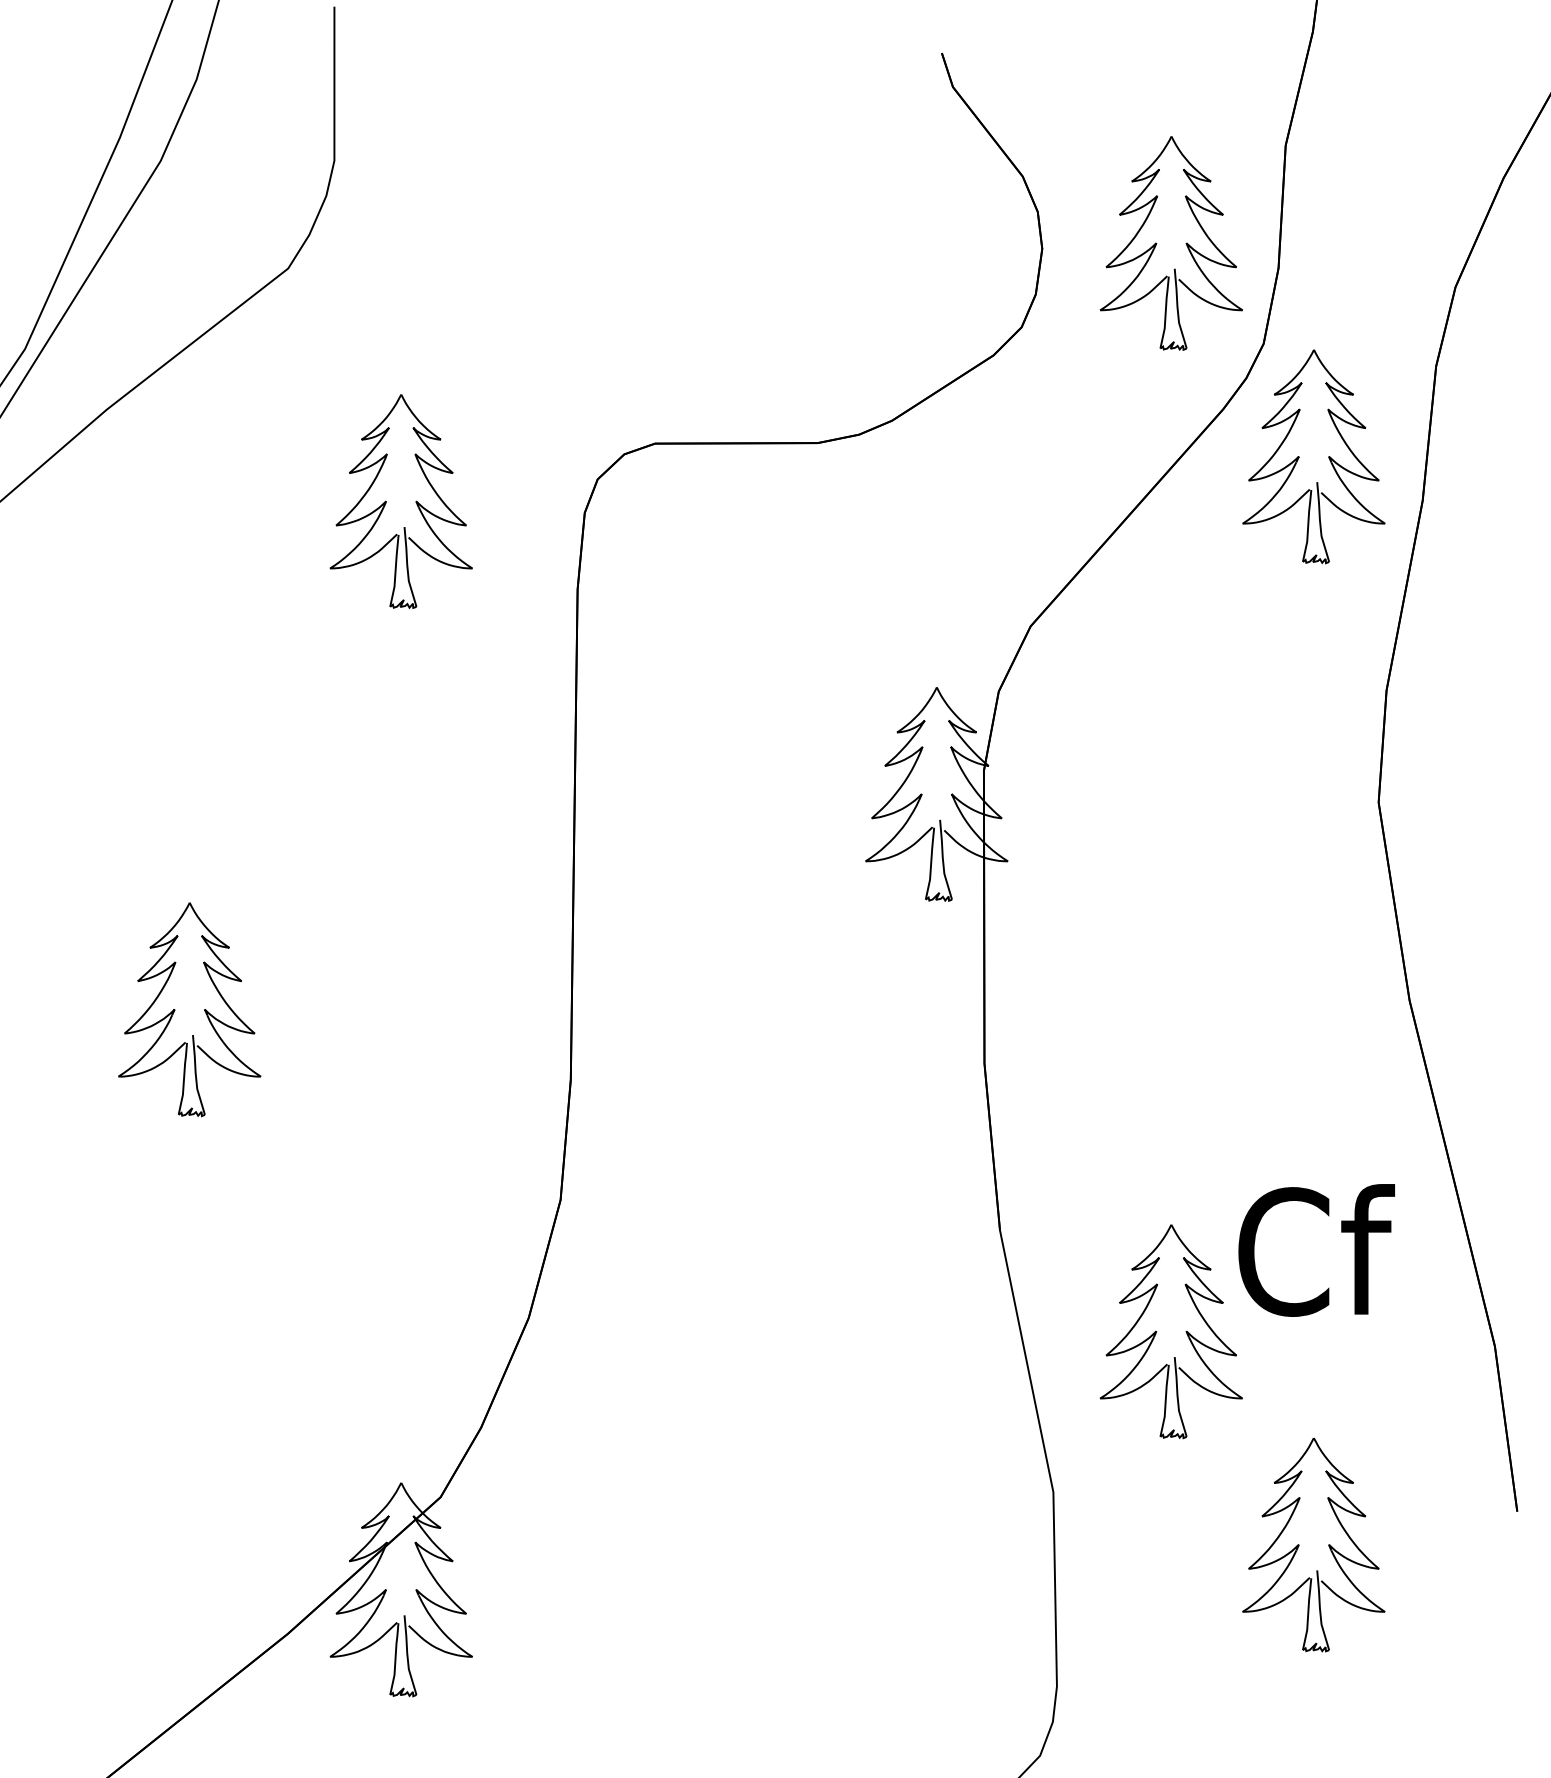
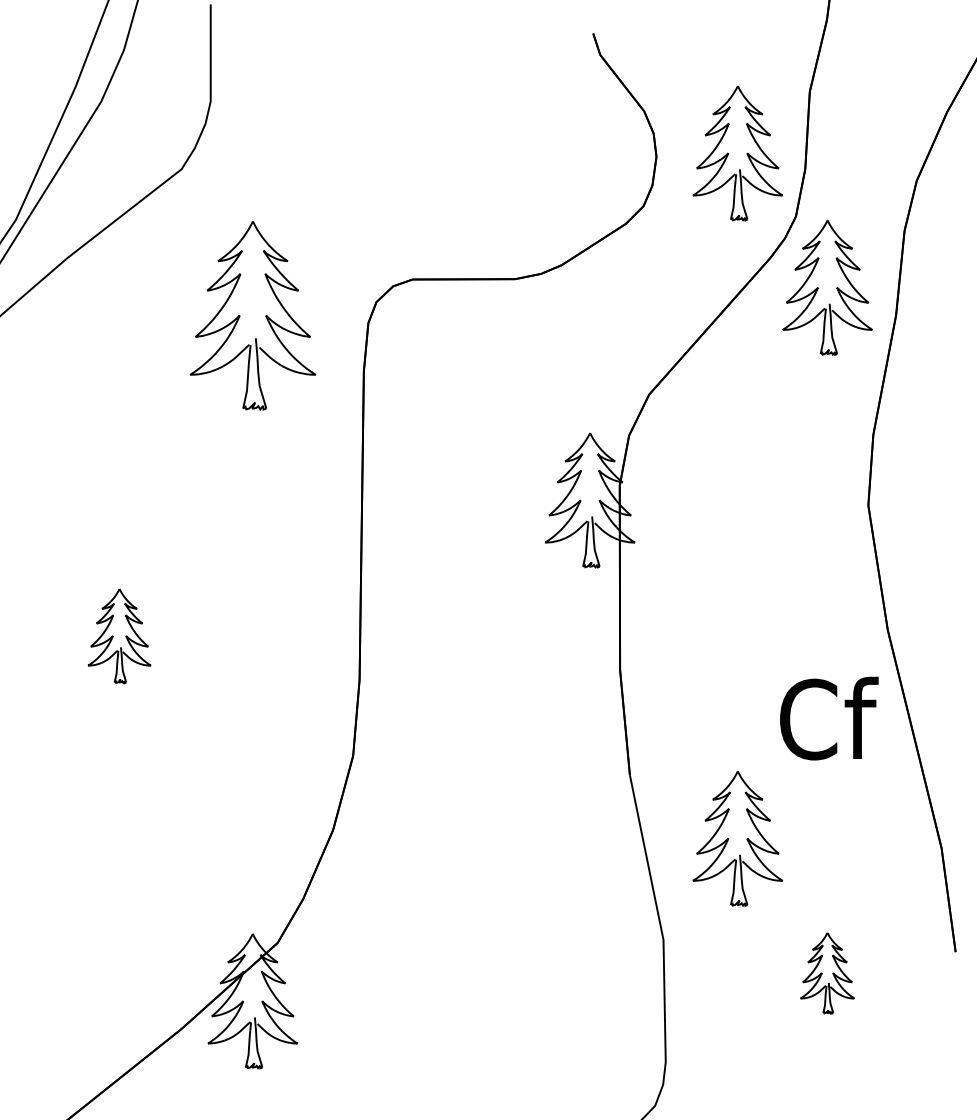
part: (400, 502) -> (252, 316), size x1.4
part: (189, 1010) -> (119, 636), size x0.7
text: (1316, 1250) -> (829, 718), moved
part: (1313, 1545) -> (827, 973), size x0.6

